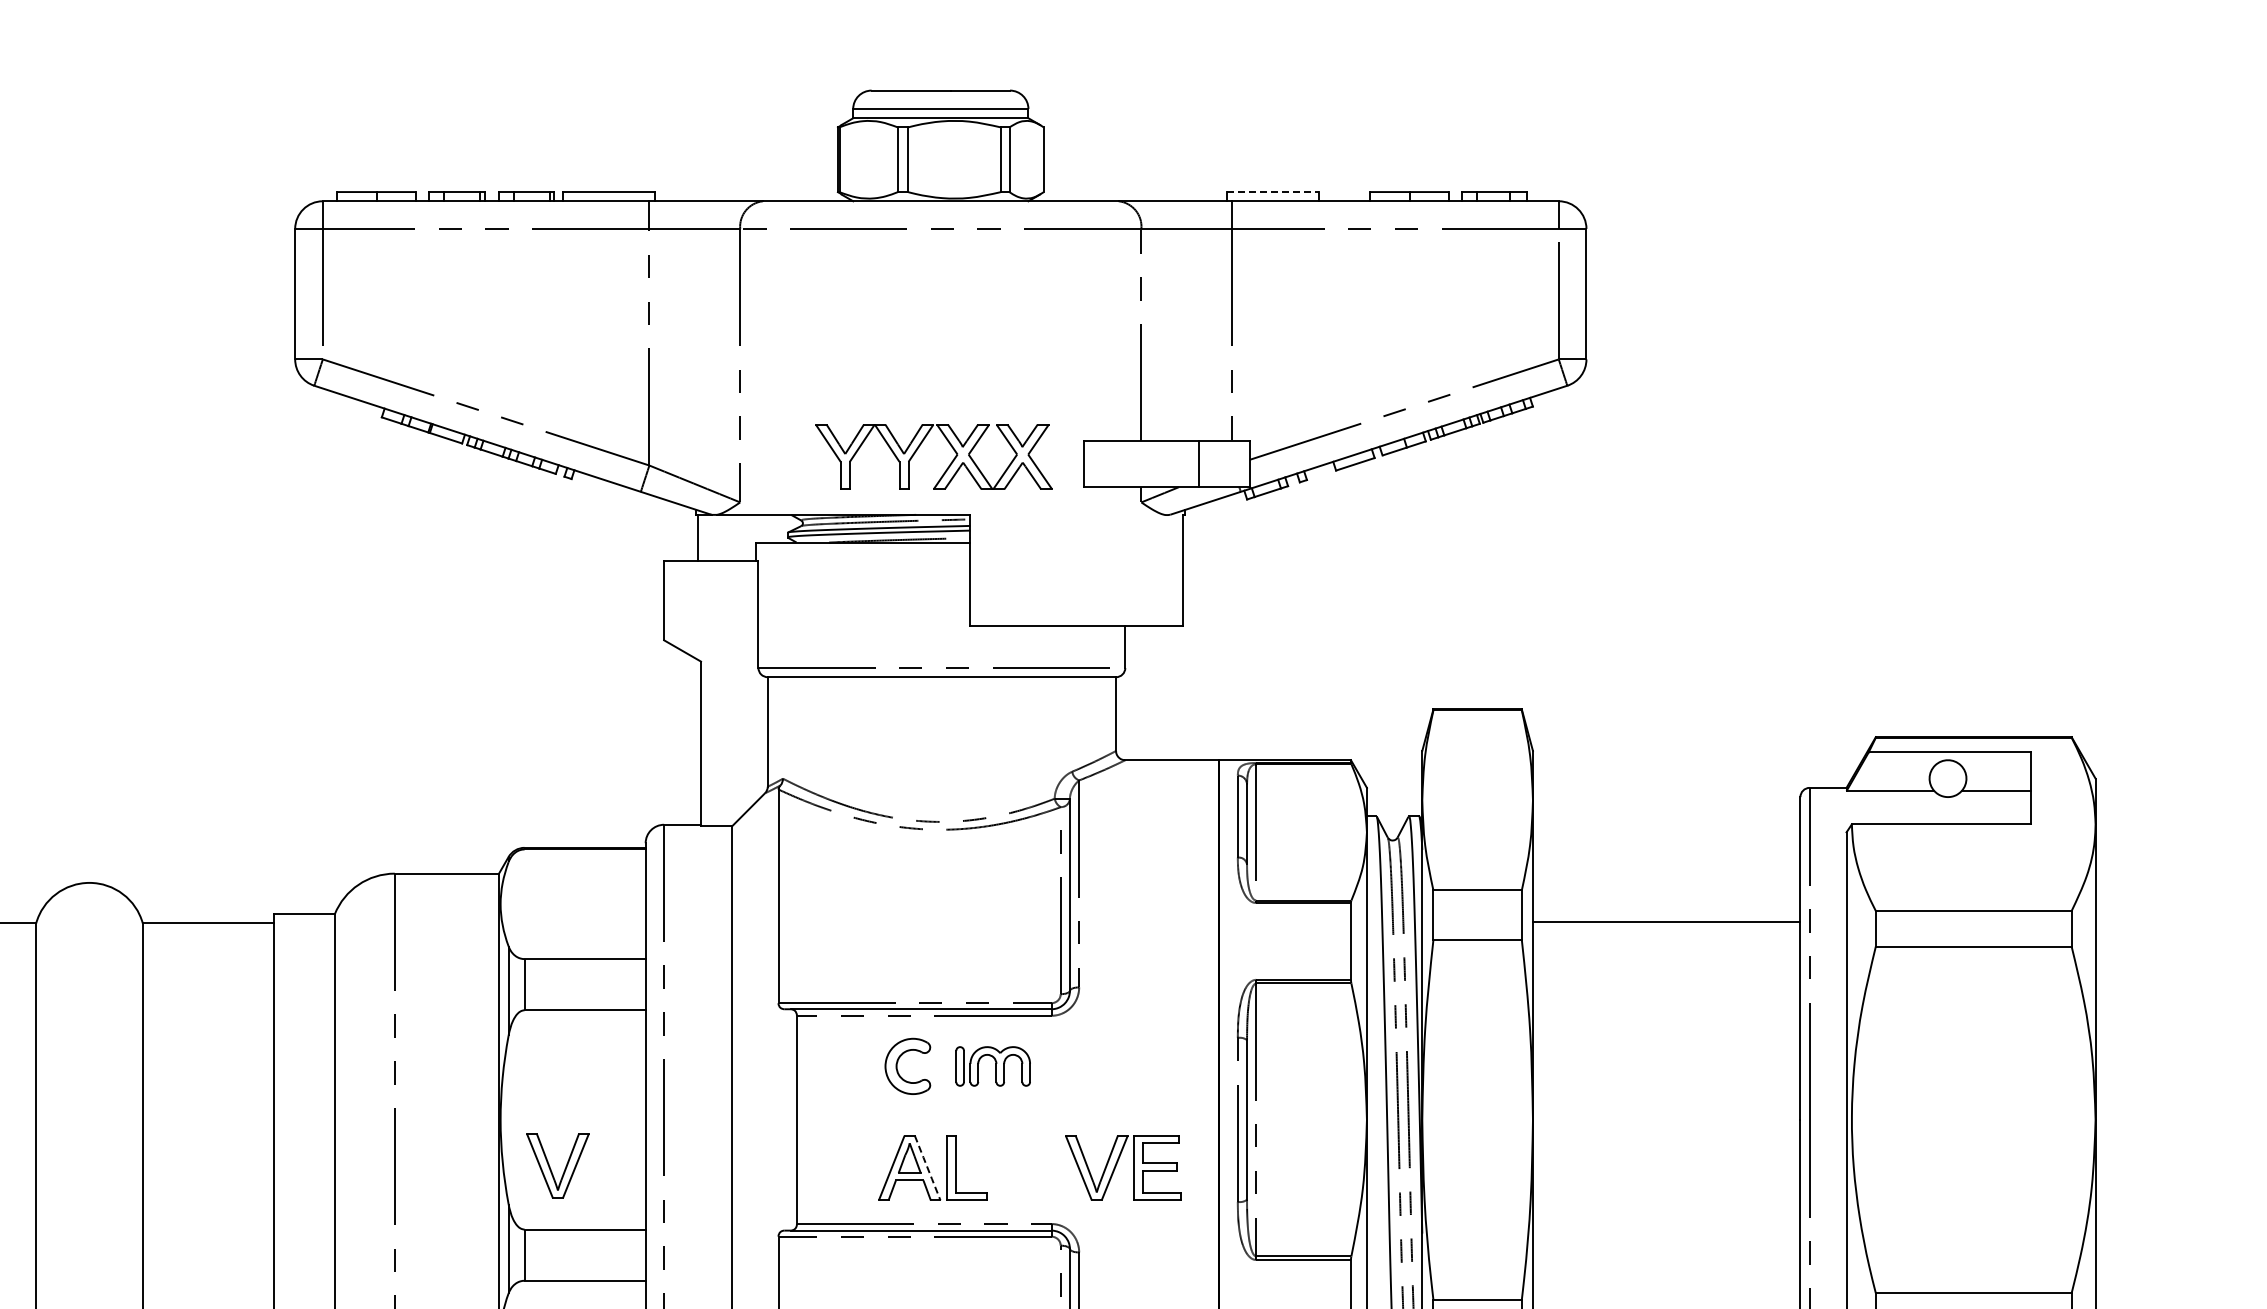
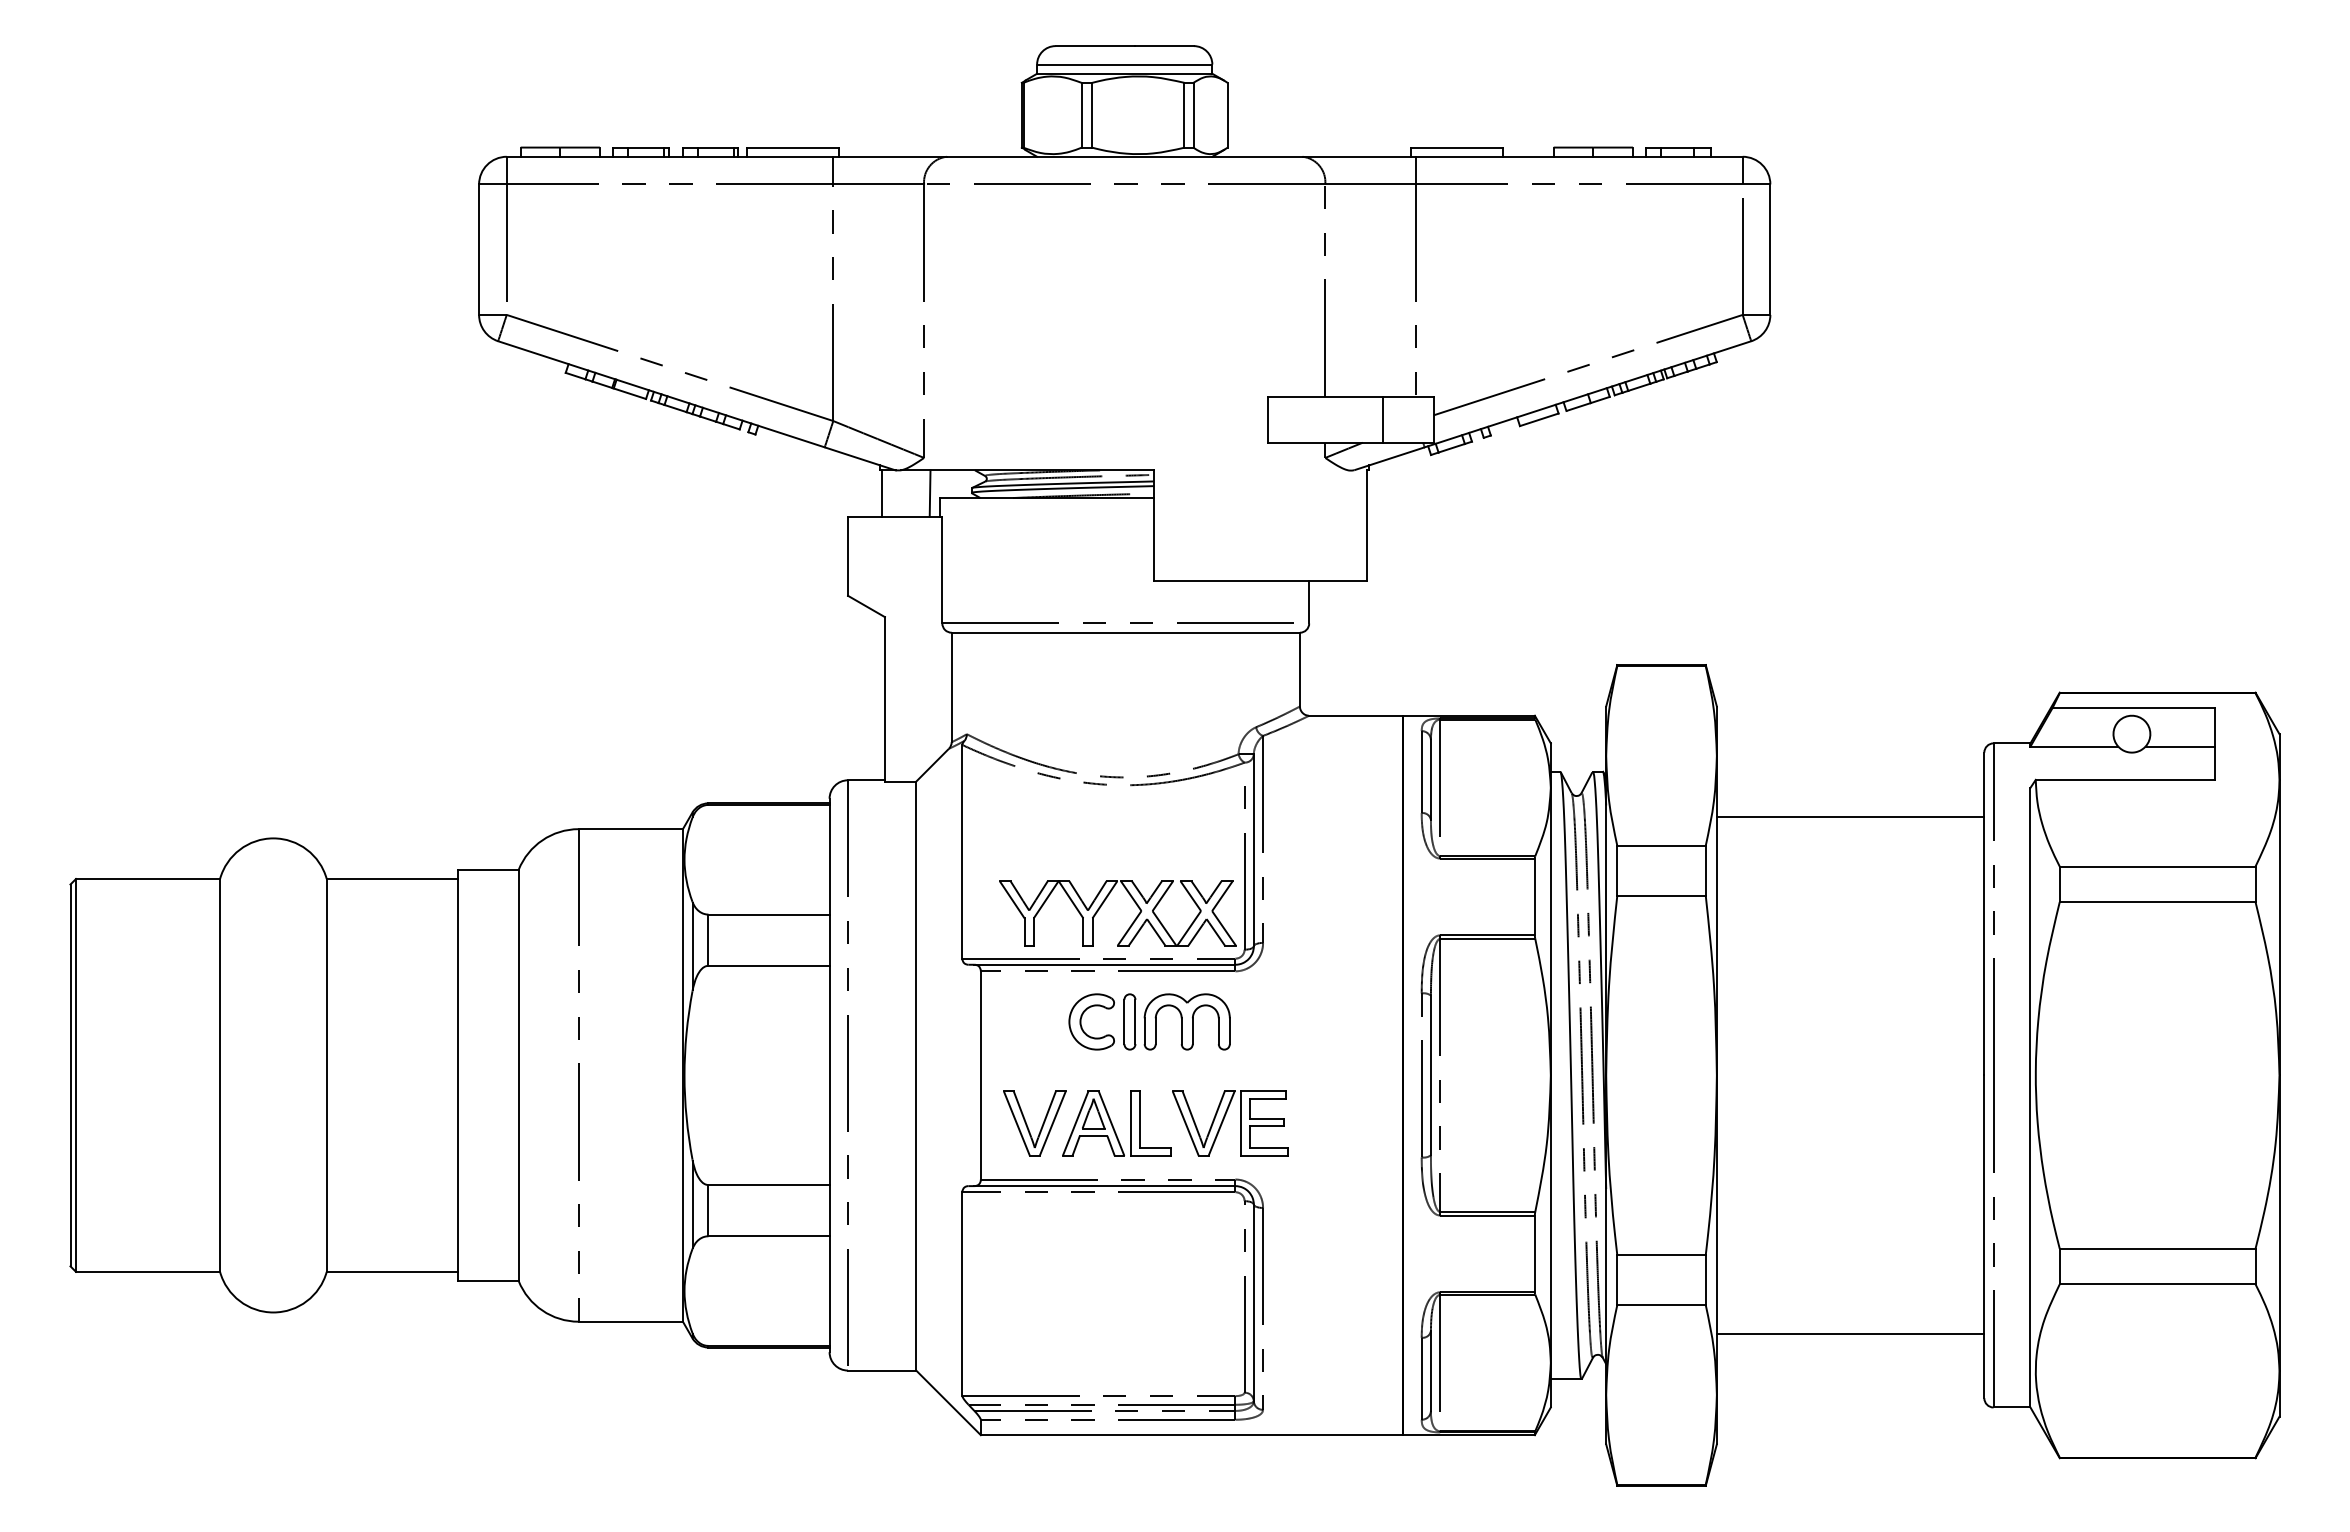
line: (1273, 191) -> (1457, 147), dashed -> solid
part: (918, 448) -> (1102, 905), moved
line: (745, 537) -> (929, 493), added
line: (1666, 921) -> (1850, 817), moved
part: (992, 1065) -> (1176, 1021), size x1.43
part: (1116, 1166) -> (1223, 1122), moved
line: (927, 1167) -> (1111, 1123), dashed -> solid
part: (551, 1168) -> (1028, 1126), moved

